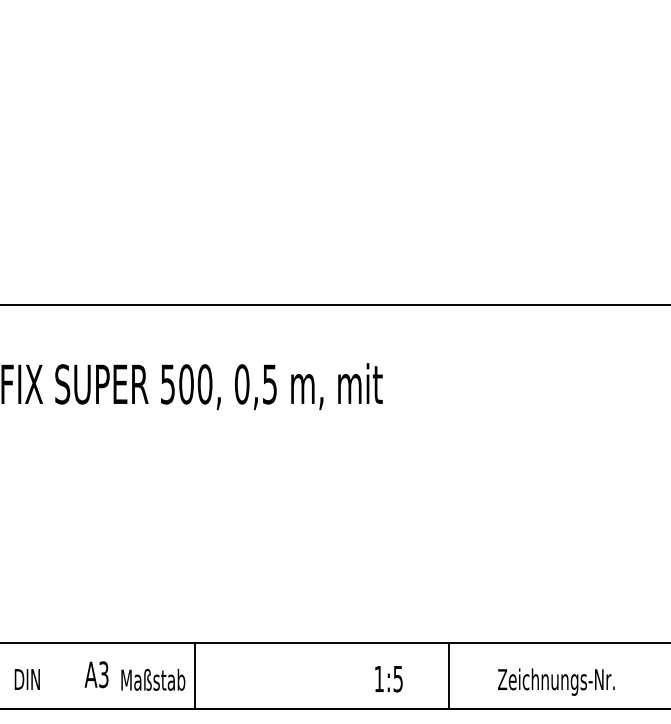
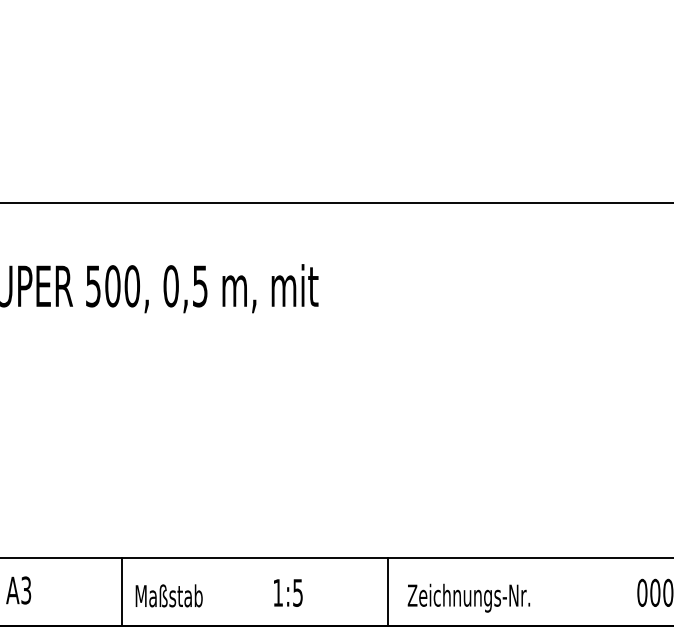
text: (153, 679) -> (169, 595), moved
text: (388, 679) -> (287, 593), moved
text: (556, 681) -> (469, 597), moved

